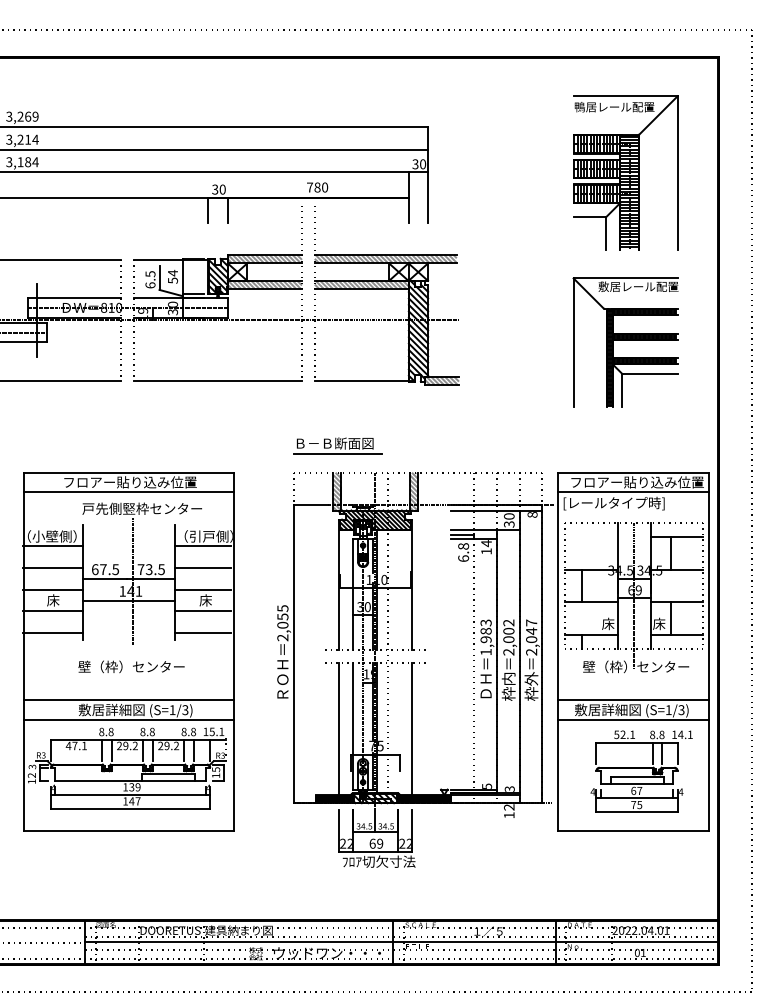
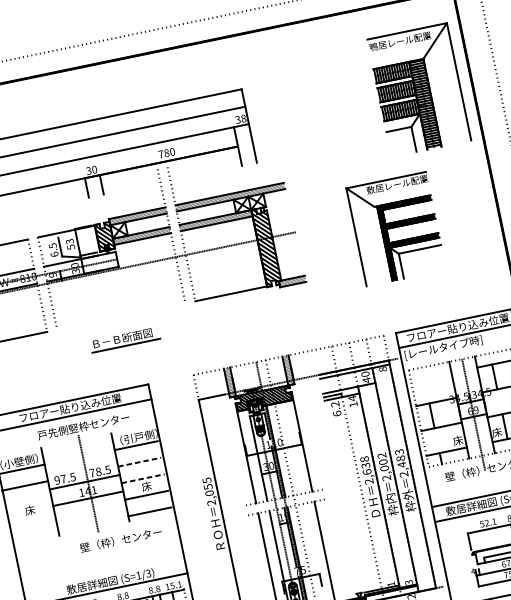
text: (423, 164) -> (244, 118), 30 -> 38
part: (625, 172) -> (419, 89), moved
text: (172, 272) -> (69, 241), 54 -> 53
part: (625, 342) -> (396, 229), moved
line: (217, 380) -> (120, 316), removed
part: (337, 445) -> (124, 339), moved
text: (508, 524) -> (366, 380), 30 -> 40
text: (463, 546) -> (335, 404), 6.8 -> 6.2
line: (203, 568) -> (139, 462), solid -> dashed
text: (94, 569) -> (56, 480), 67.5 -> 97.5
text: (148, 569) -> (98, 471), 73.5 -> 78.5
line: (53, 589) -> (28, 502), removed
line: (203, 589) -> (143, 478), solid -> dashed
line: (53, 611) -> (32, 519), removed
text: (531, 631) -> (400, 458), 2,047 -> 2,483
line: (53, 633) -> (35, 535), removed
text: (485, 637) -> (366, 470), 1,983 -> 2,638
text: (131, 666) -> (120, 539), moved
line: (128, 700) -> (103, 575), removed
text: (487, 785) -> (391, 583), 5 -> 1

